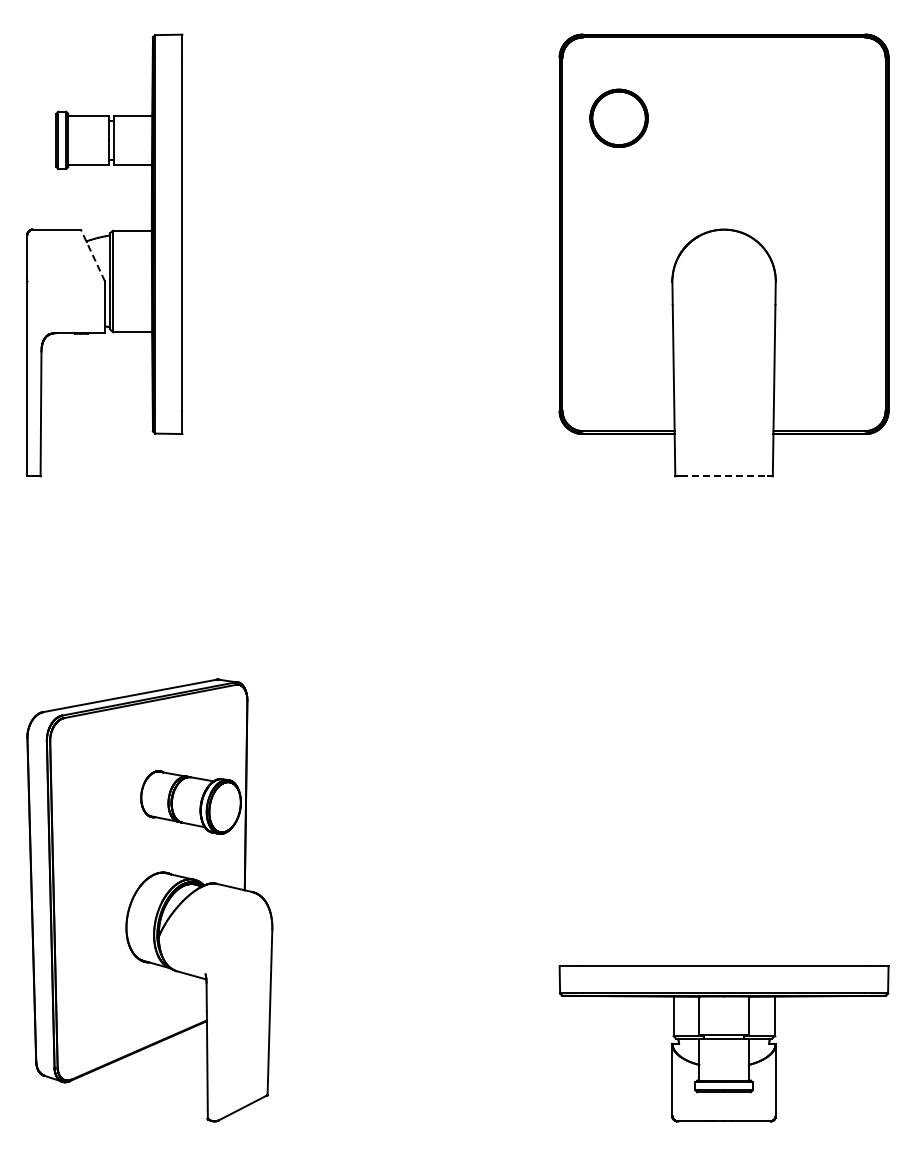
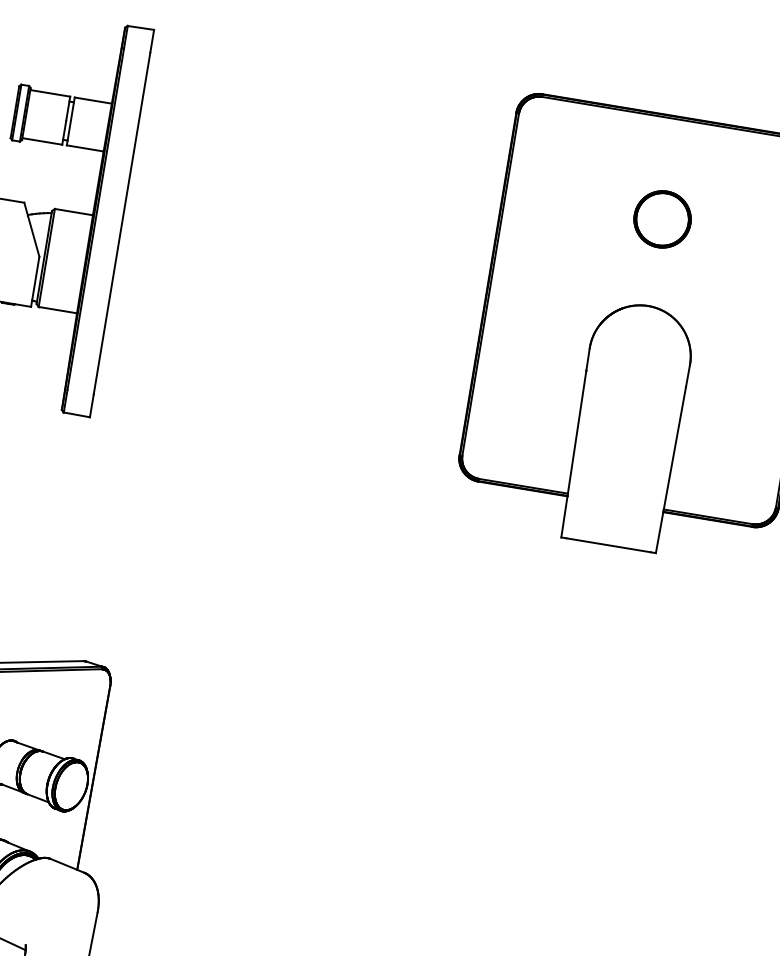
part: (618, 117) -> (662, 218), moved
line: (92, 255) -> (31, 229), dashed -> solid
line: (724, 476) -> (609, 545), dashed -> solid

